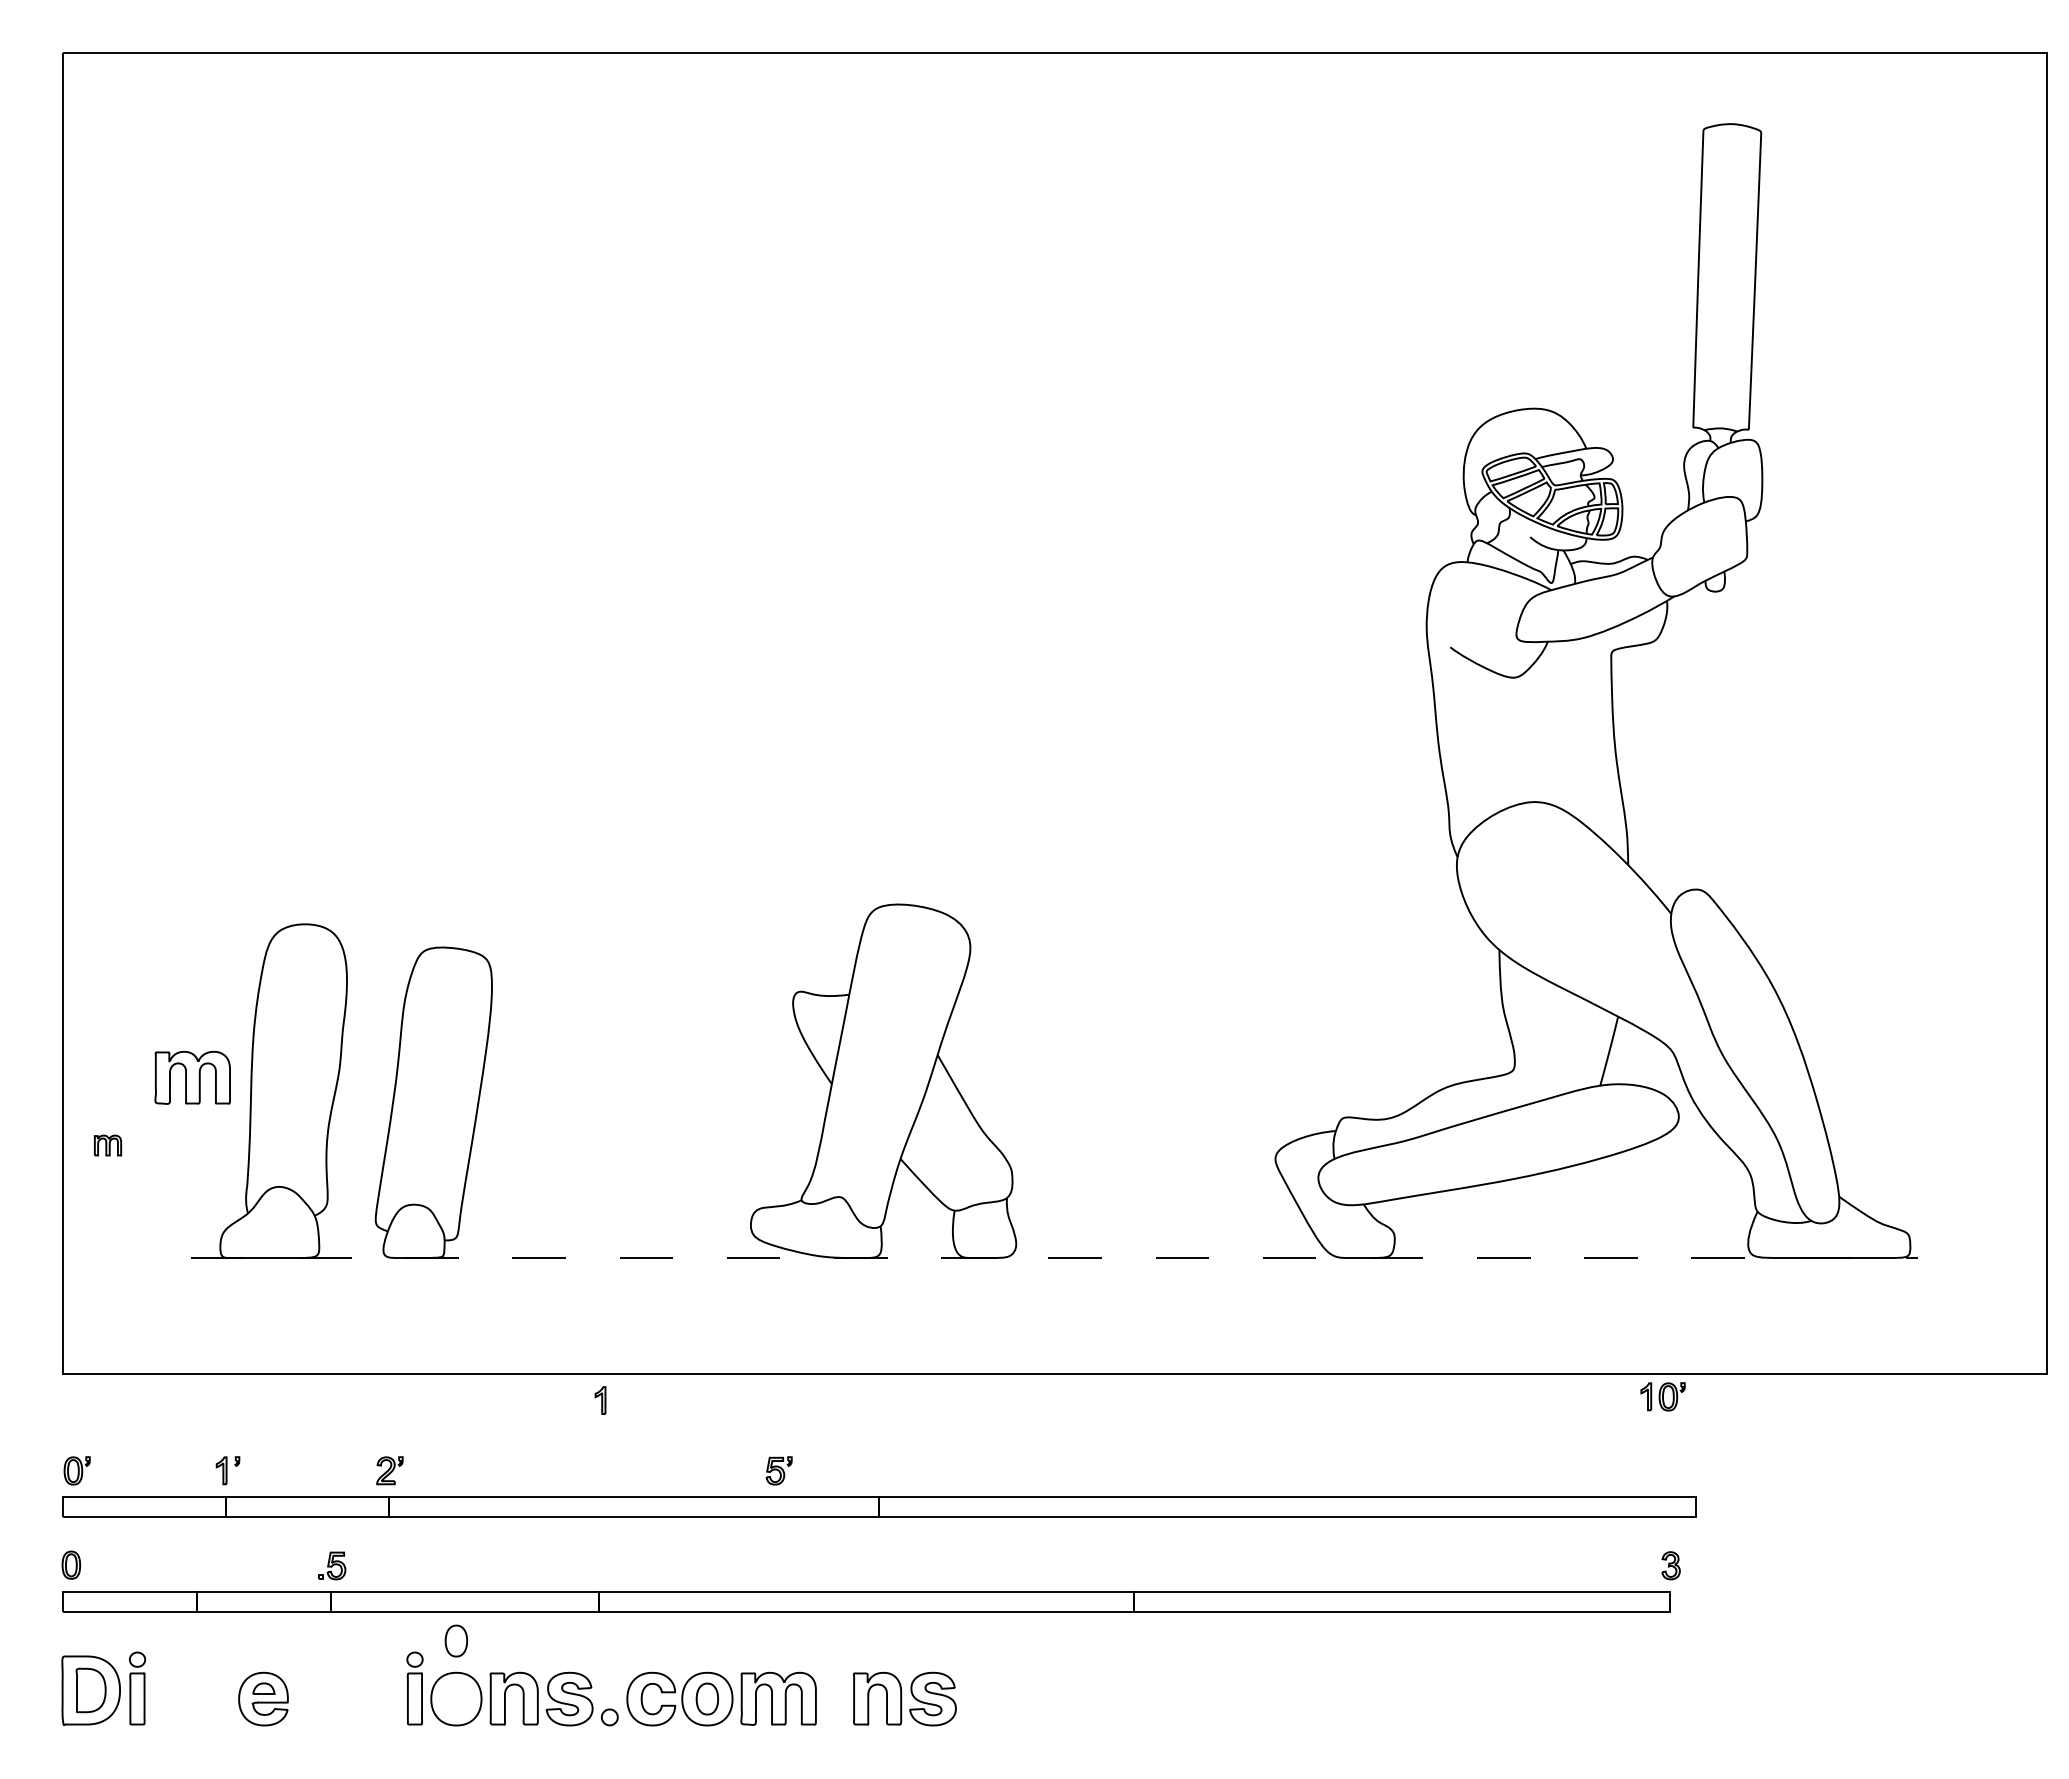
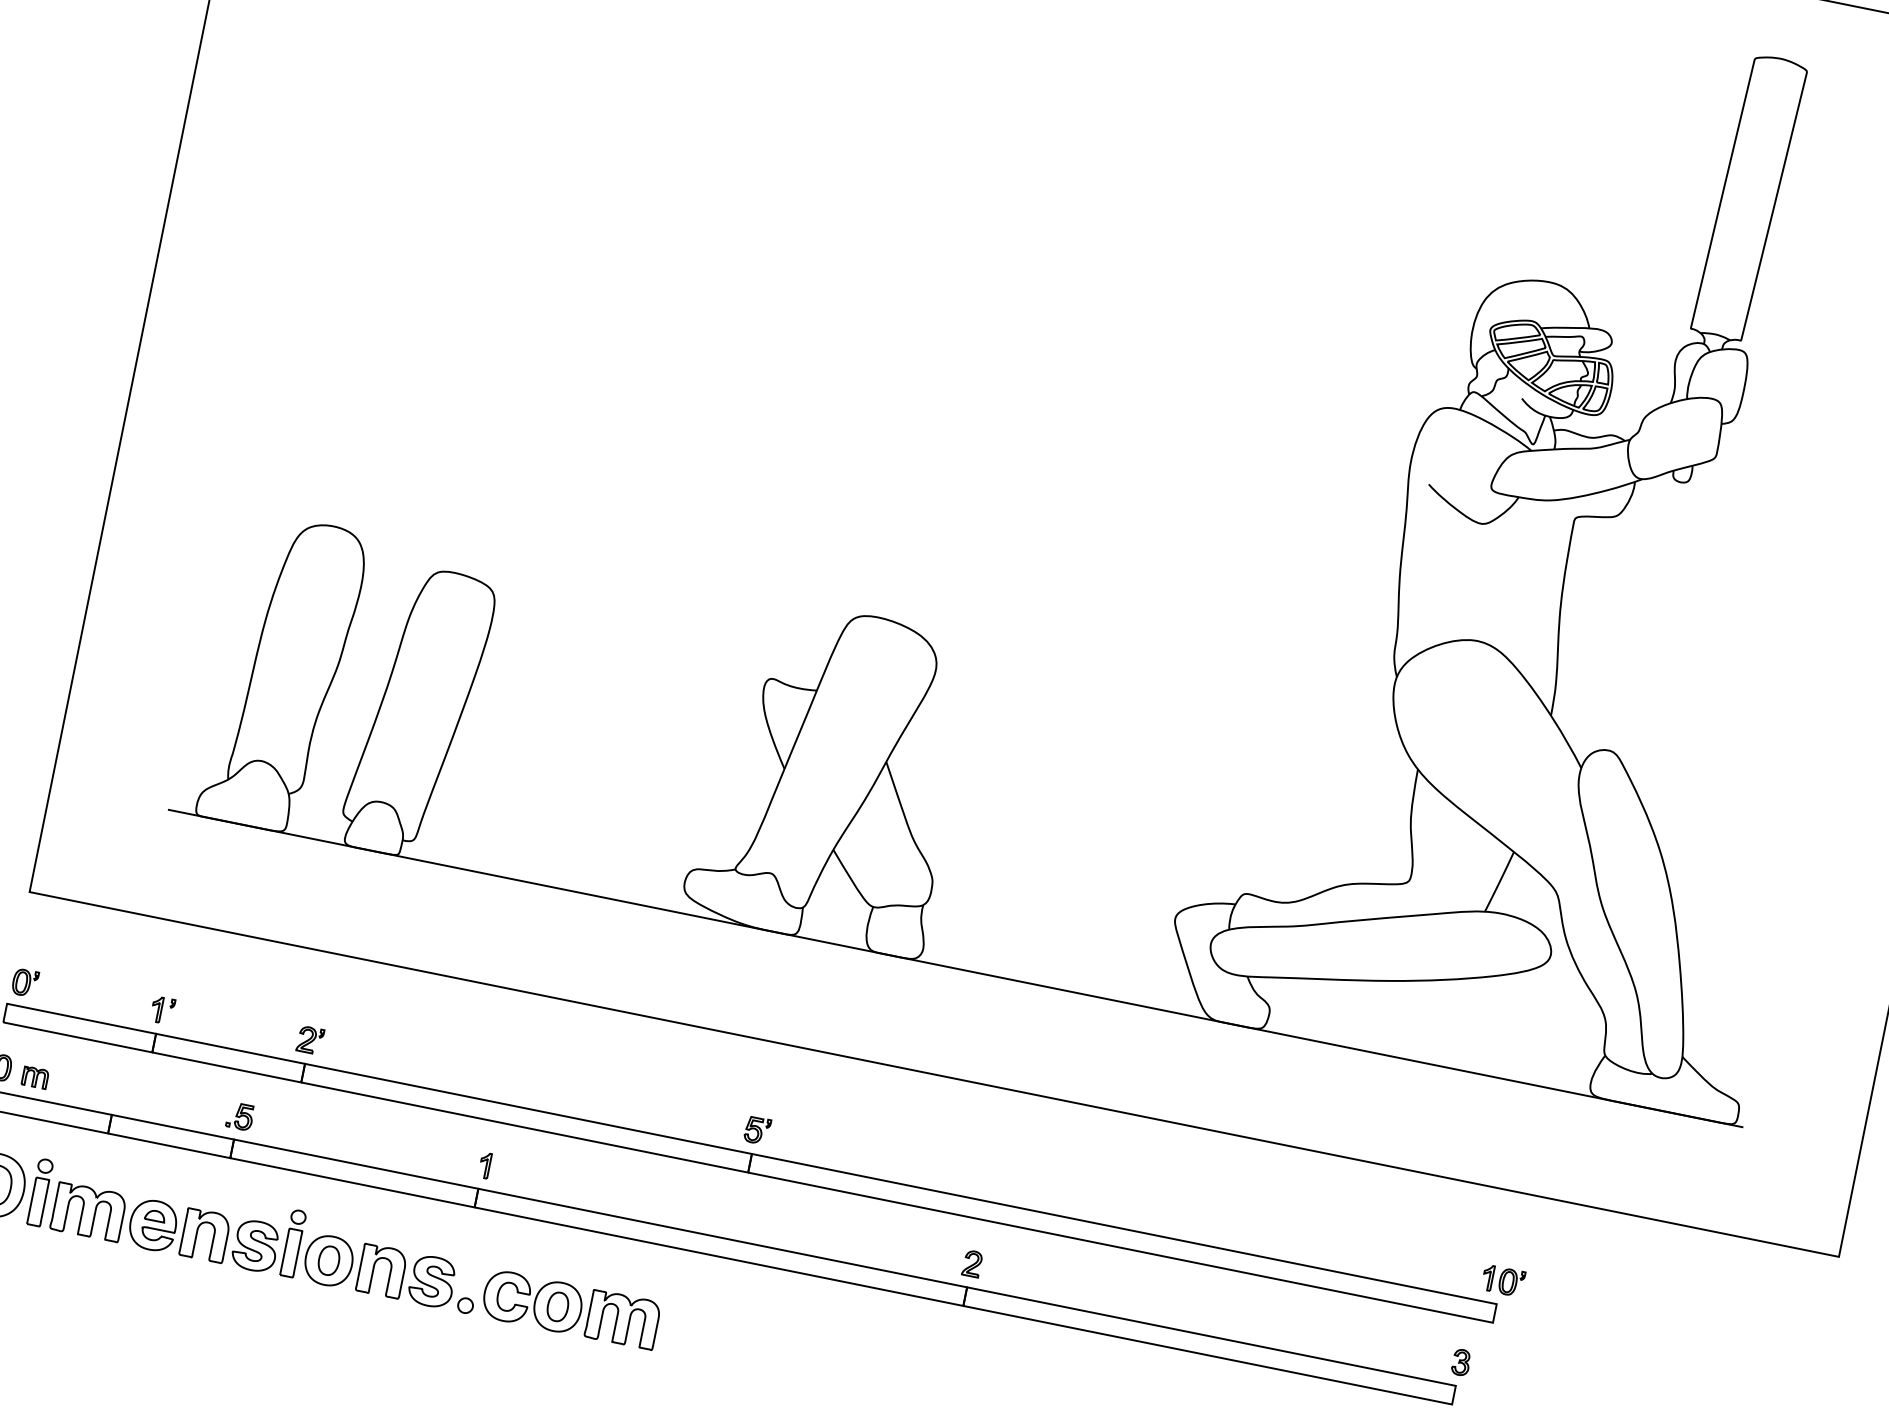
part: (192, 1077) -> (88, 1211), moved
part: (108, 1145) -> (35, 1077), moved
line: (1054, 1258) -> (955, 968), dashed -> solid
part: (1662, 1396) -> (1502, 1280), moved
part: (600, 1400) -> (485, 1165), moved
part: (778, 1470) -> (756, 1130), moved
part: (1134, 1565) -> (971, 1263), added
part: (456, 1640) -> (329, 1260), moved
part: (904, 1698) -> (229, 1240), moved

